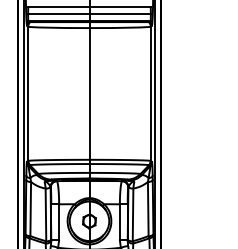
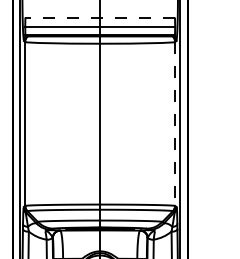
line: (89, 7) -> (100, 18), solid -> dashed
line: (150, 94) -> (174, 124), solid -> dashed

